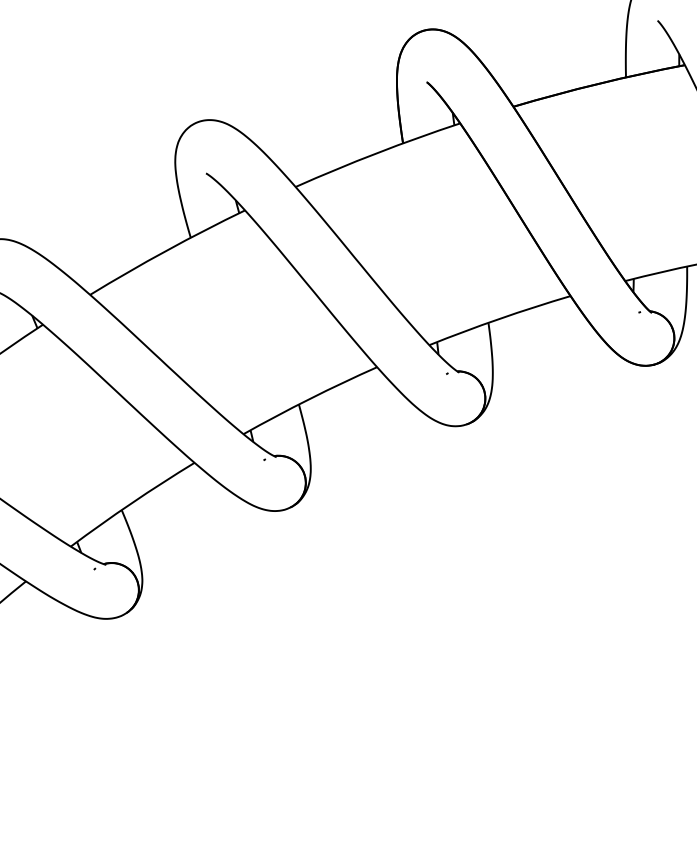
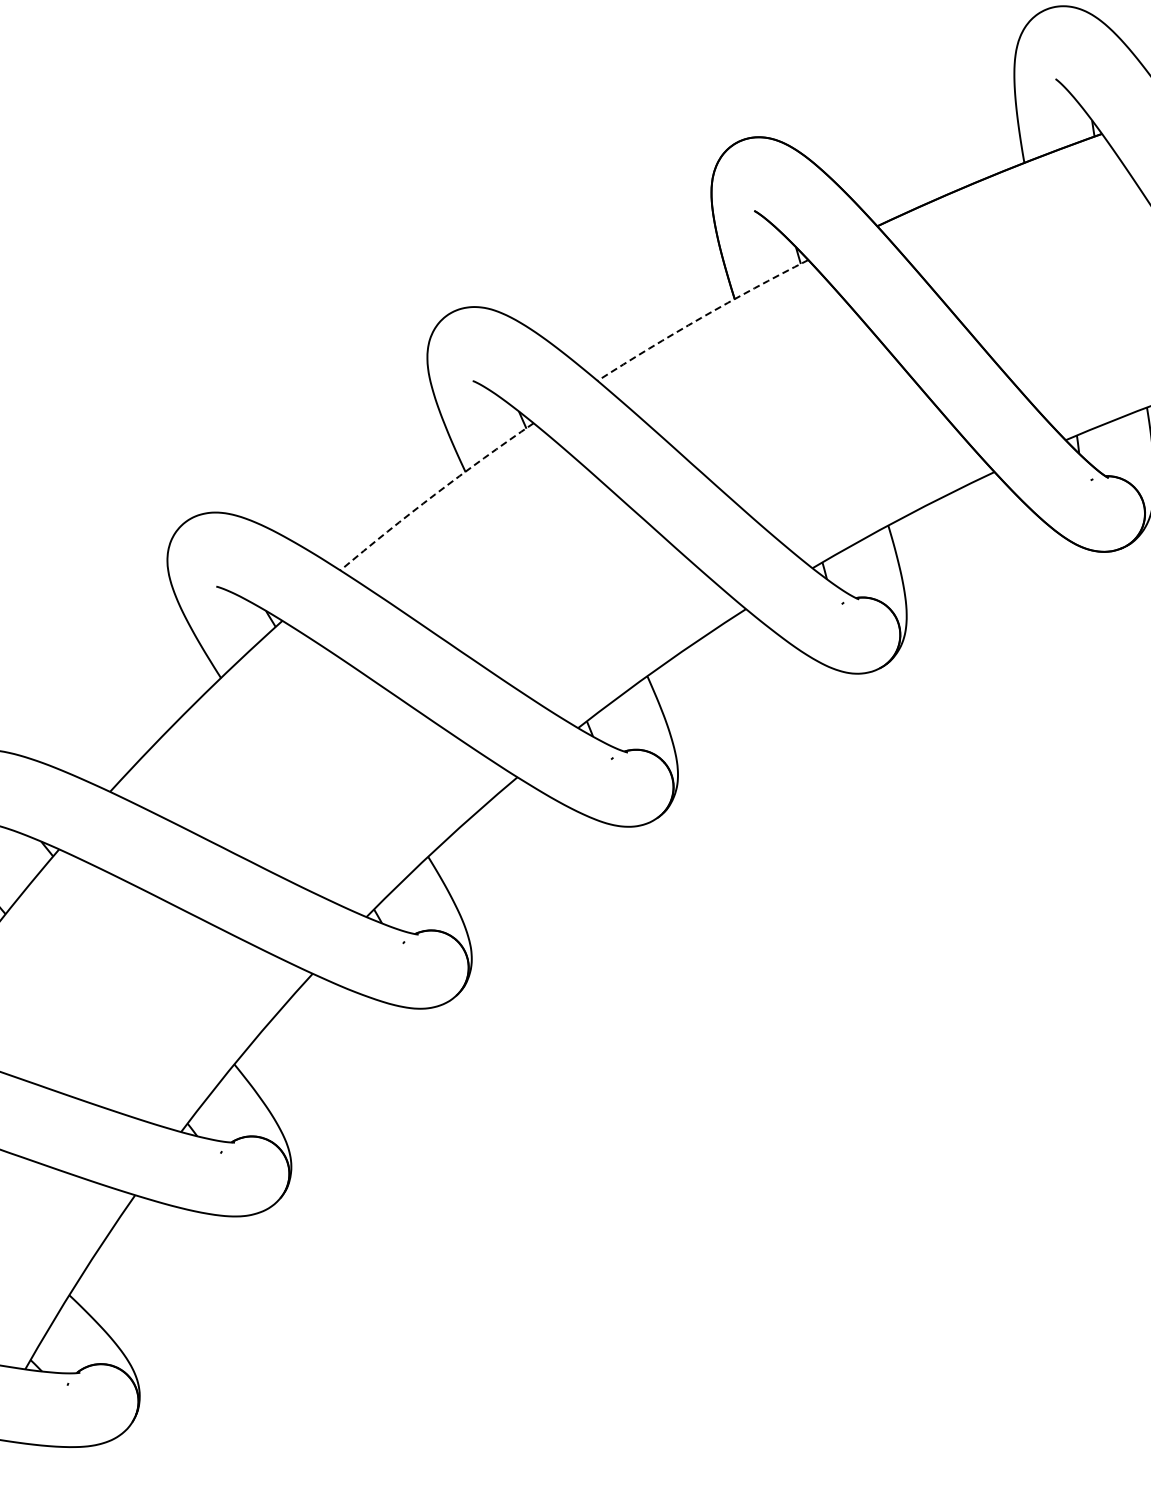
arc: (377, 152) -> (701, 317), solid -> dashed
arc: (166, 250) -> (435, 494), solid -> dashed

